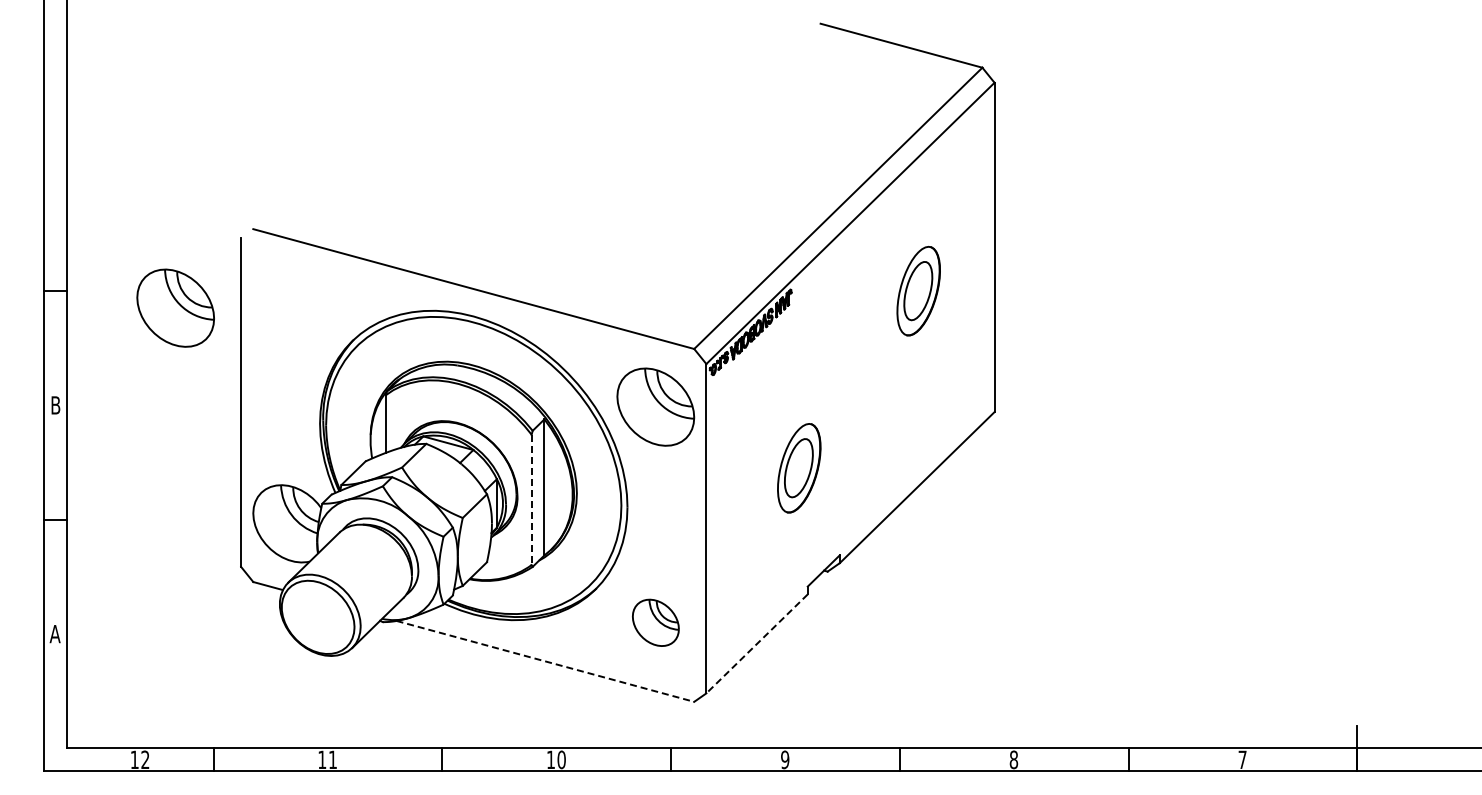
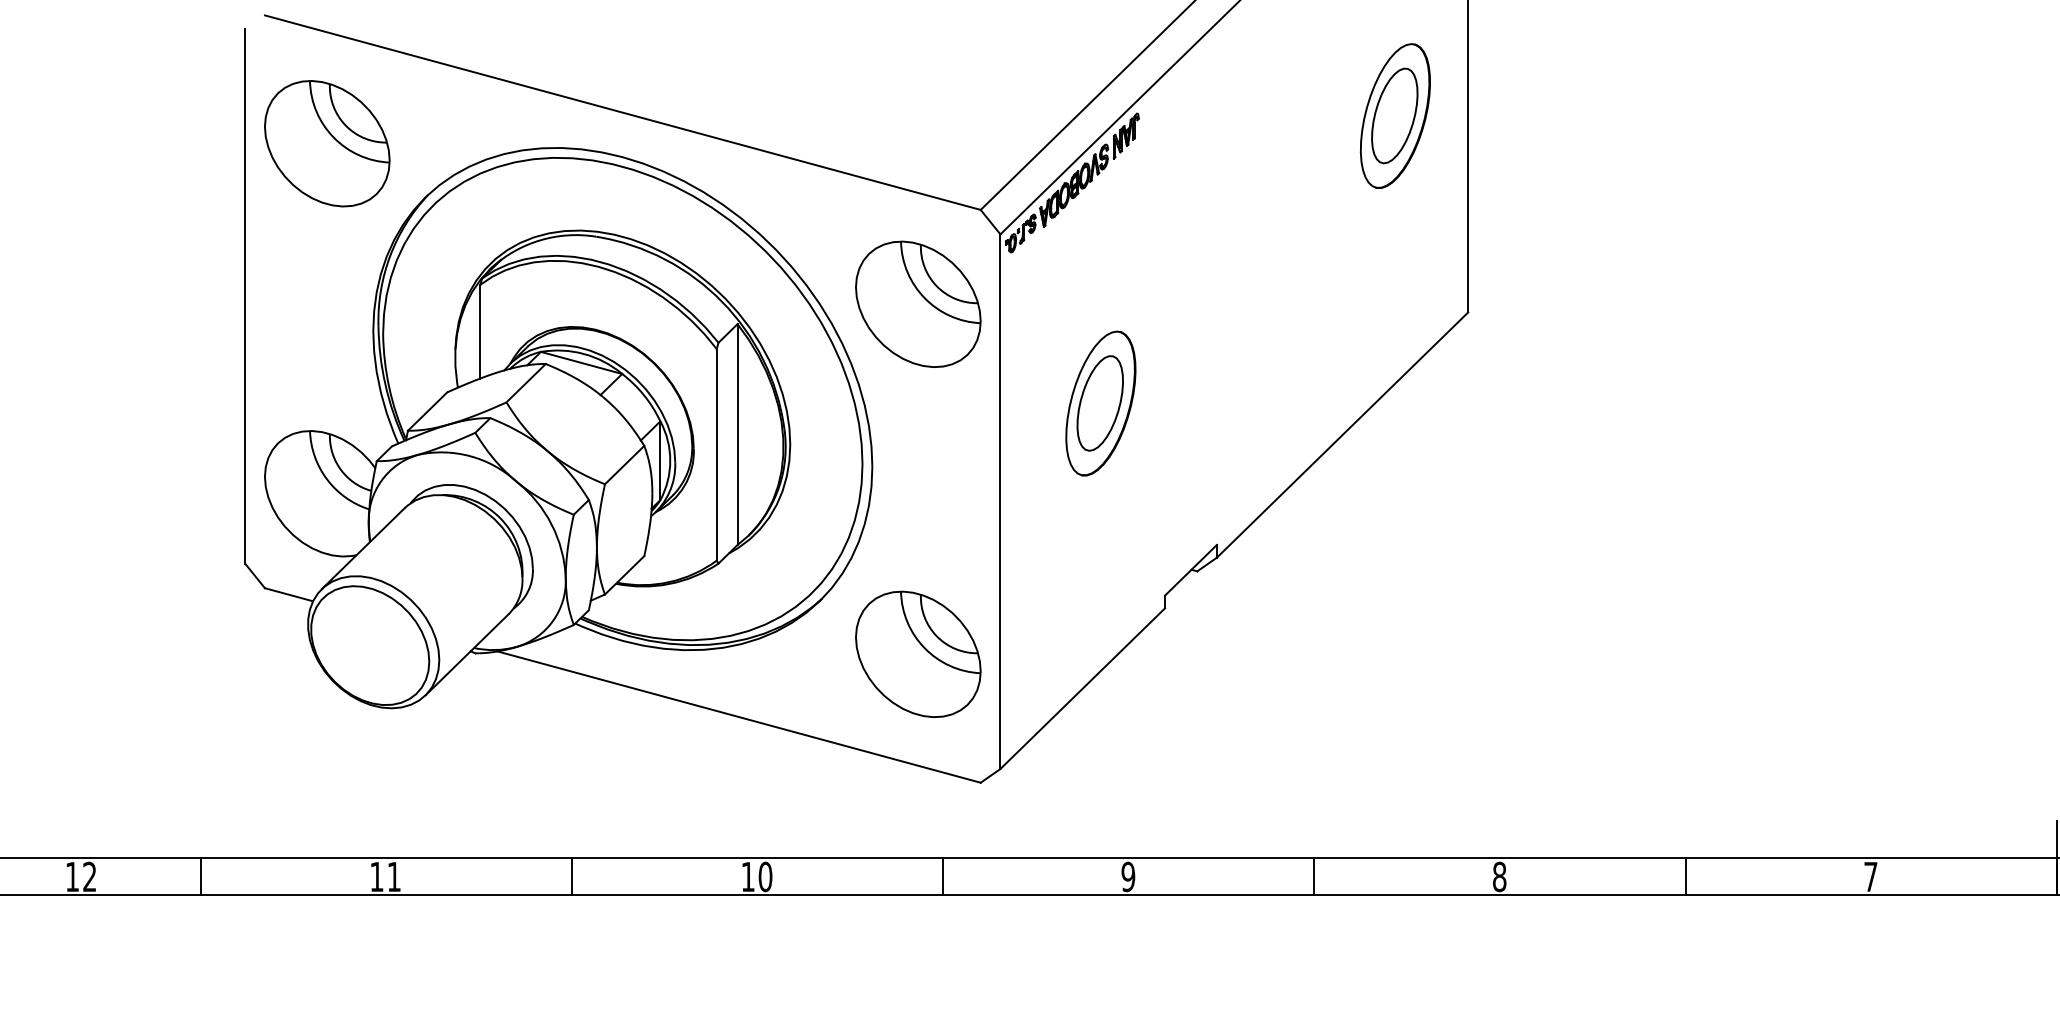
part: (918, 290) -> (1395, 114), moved
part: (175, 307) -> (326, 142), moved
part: (799, 468) -> (1101, 403), moved
line: (531, 500) -> (716, 455), dashed -> solid
part: (655, 622) -> (917, 653), size x1.67
line: (757, 643) -> (1083, 688), dashed -> solid
line: (545, 661) -> (739, 717), dashed -> solid

